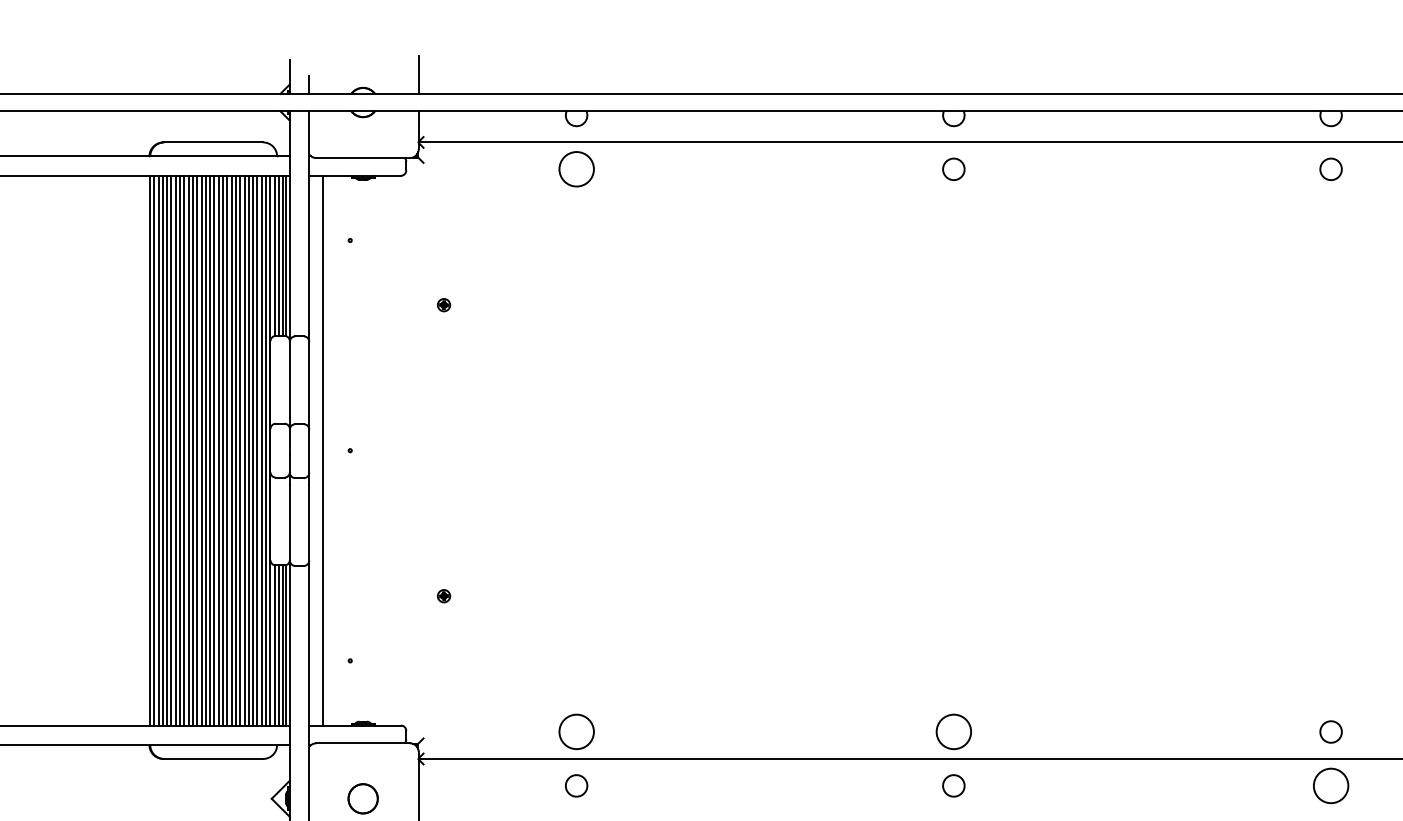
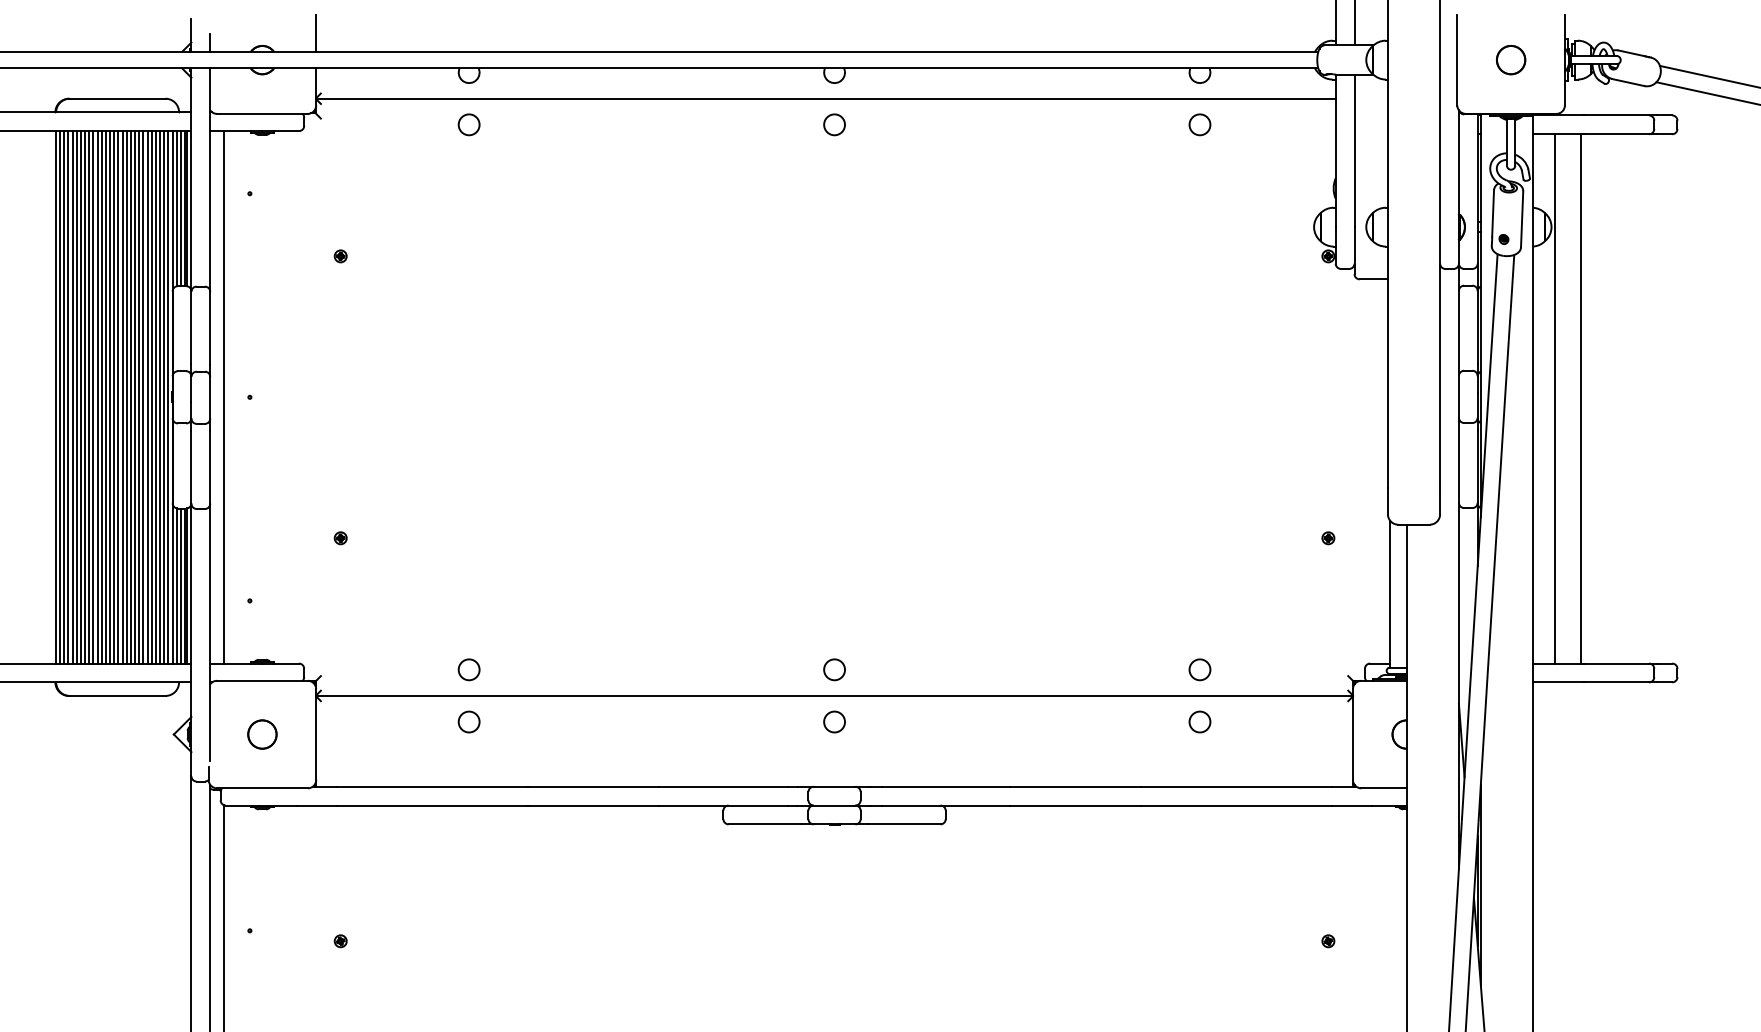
circle: (575, 169) -> (468, 124), size x0.62
circle: (575, 731) -> (468, 669), size x0.62
circle: (953, 731) -> (834, 669), size x0.62
circle: (1330, 785) -> (1199, 721), size x0.62

